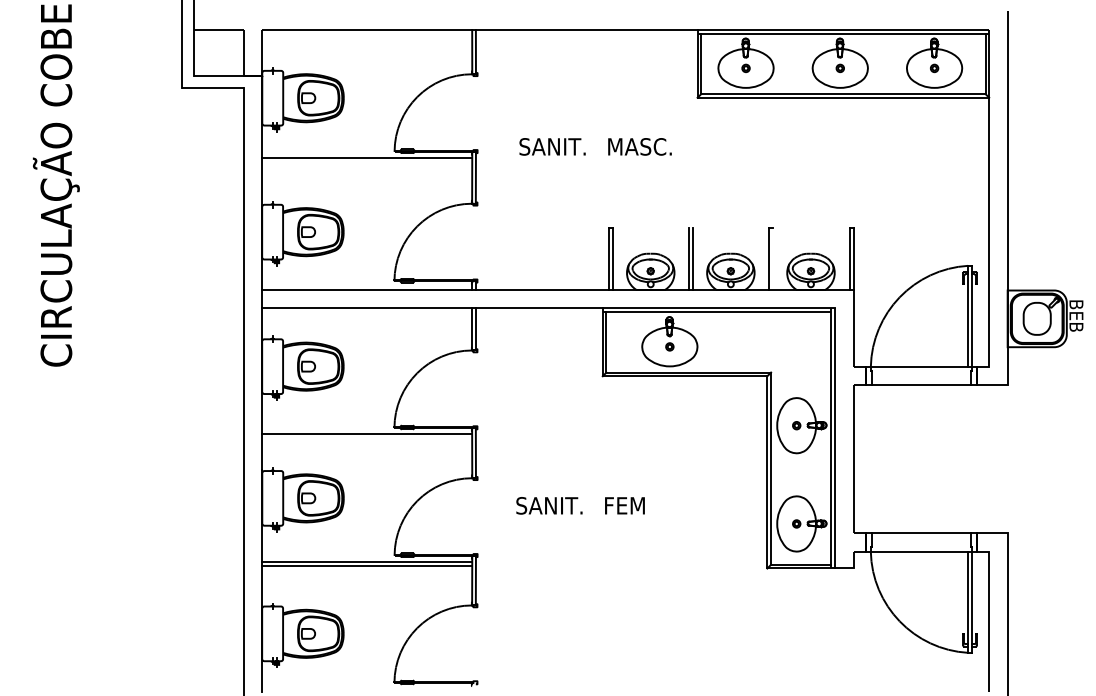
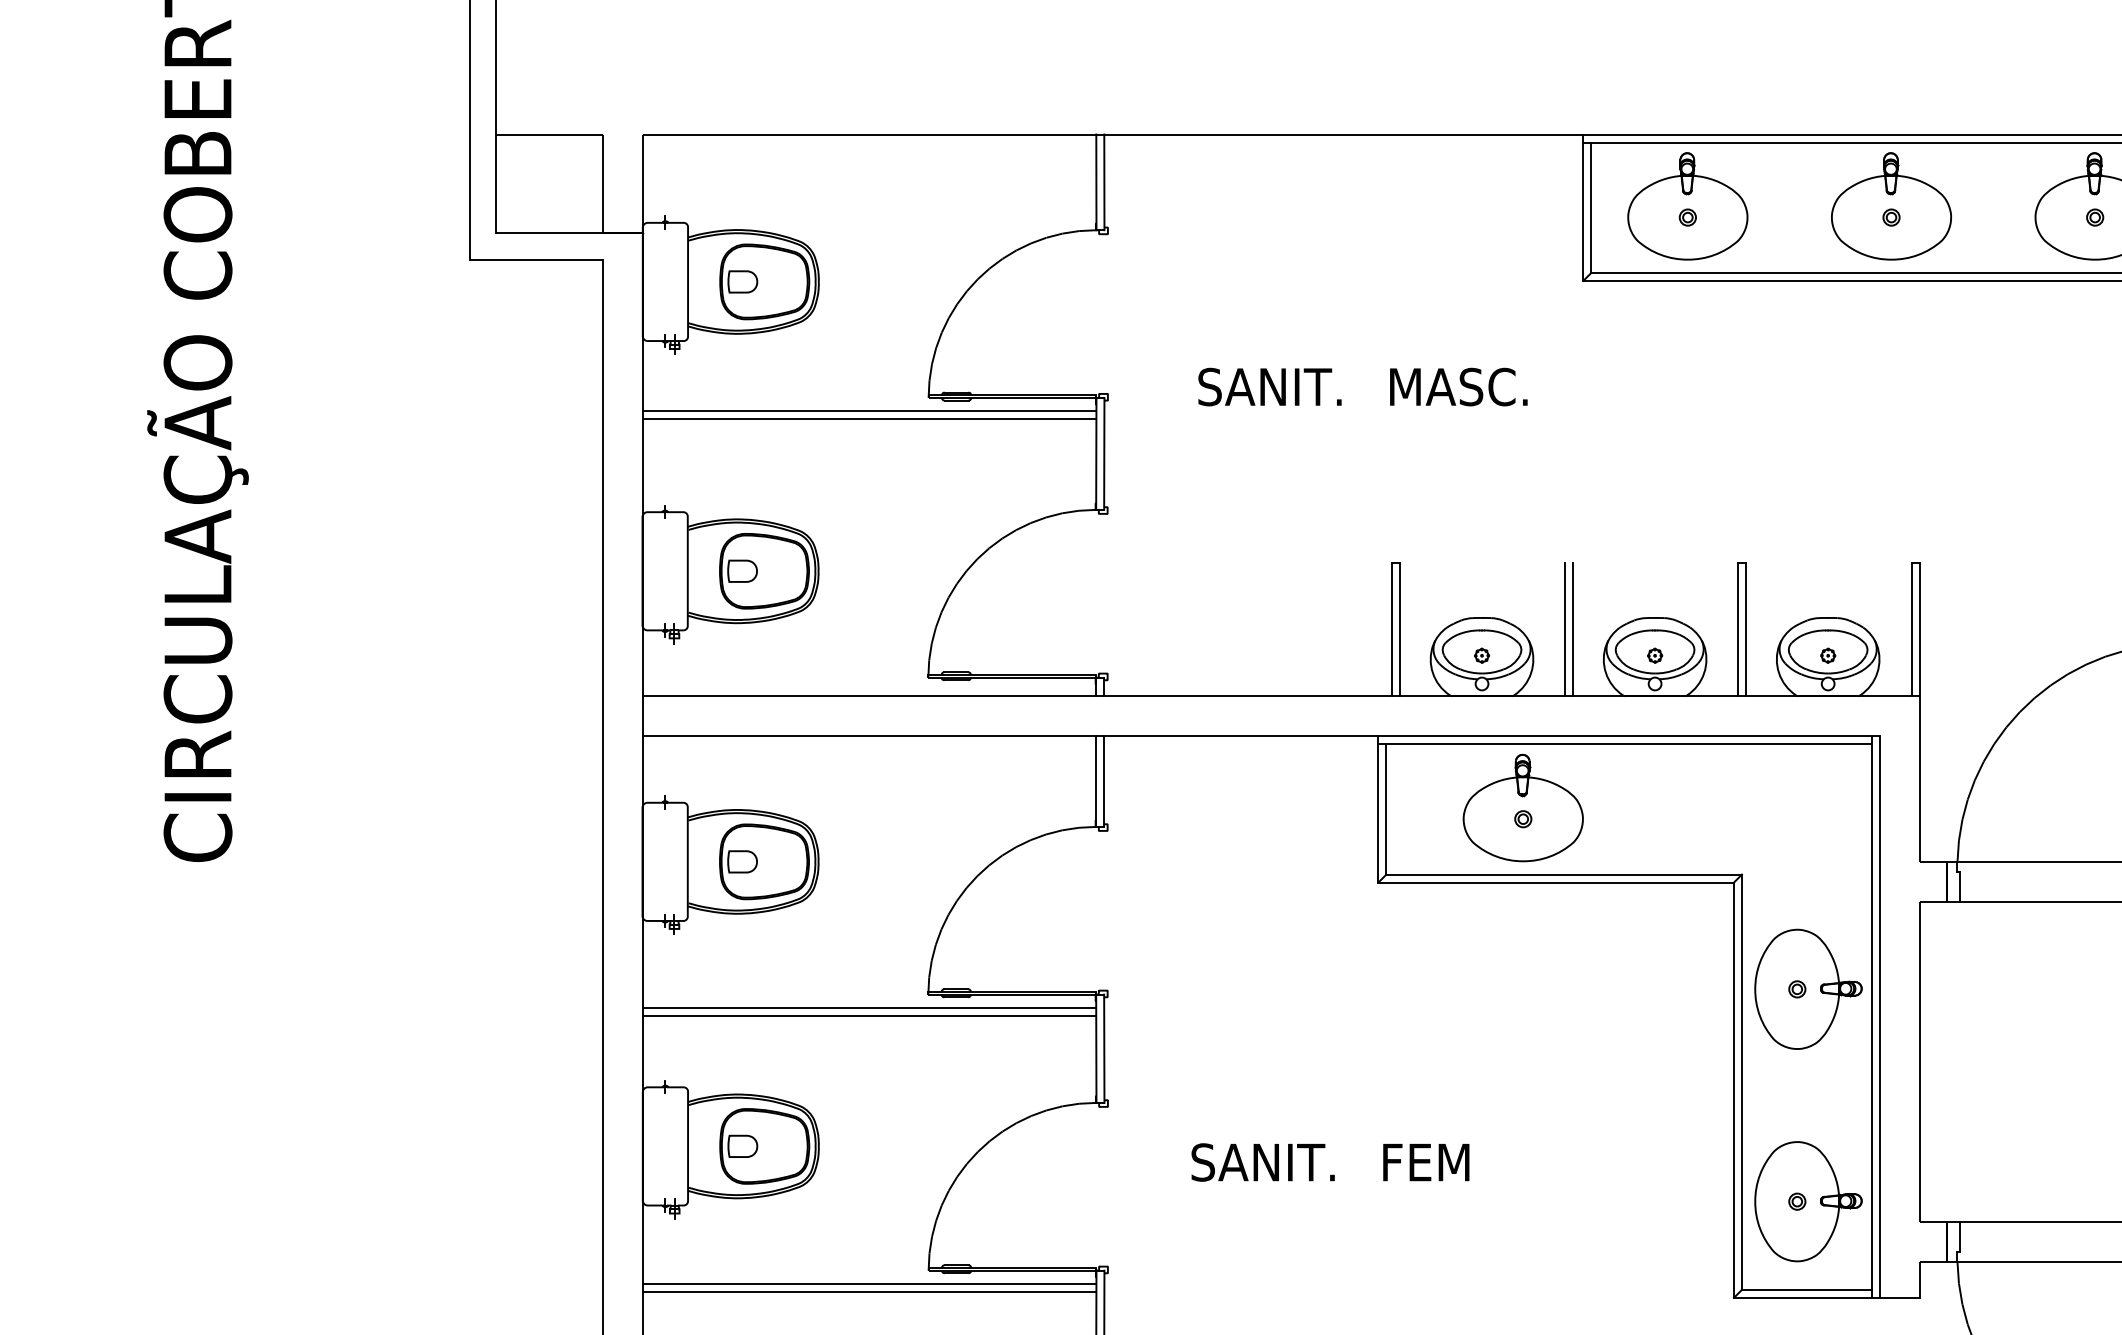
line: (367, 161) -> (870, 418), added
line: (772, 258) -> (1745, 628), added
line: (367, 437) -> (870, 1014), added

